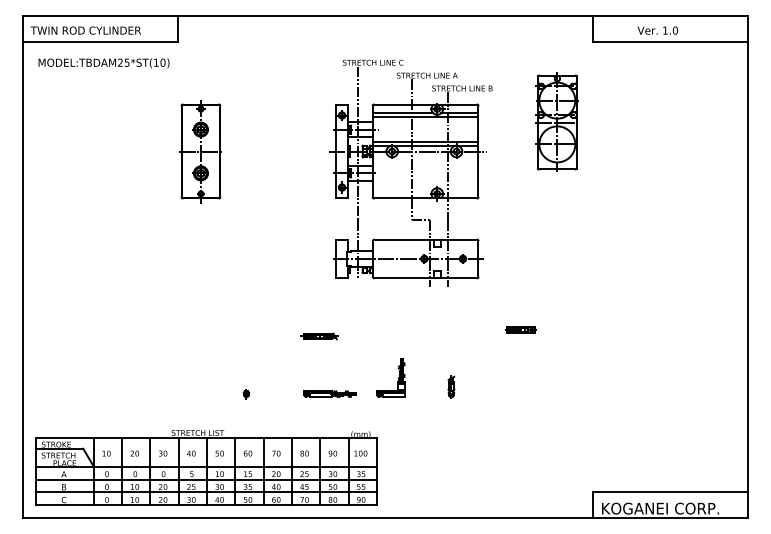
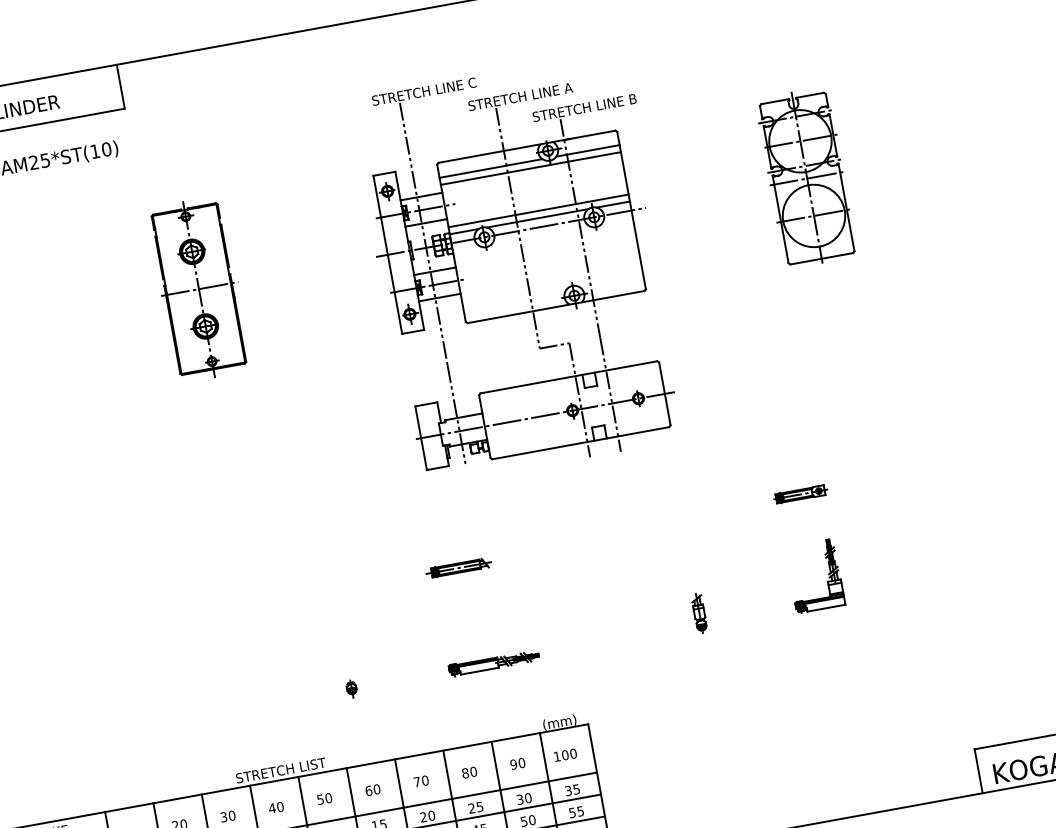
part: (556, 121) -> (805, 177), moved
part: (410, 172) -> (522, 267), moved
part: (398, 377) -> (828, 573), moved

